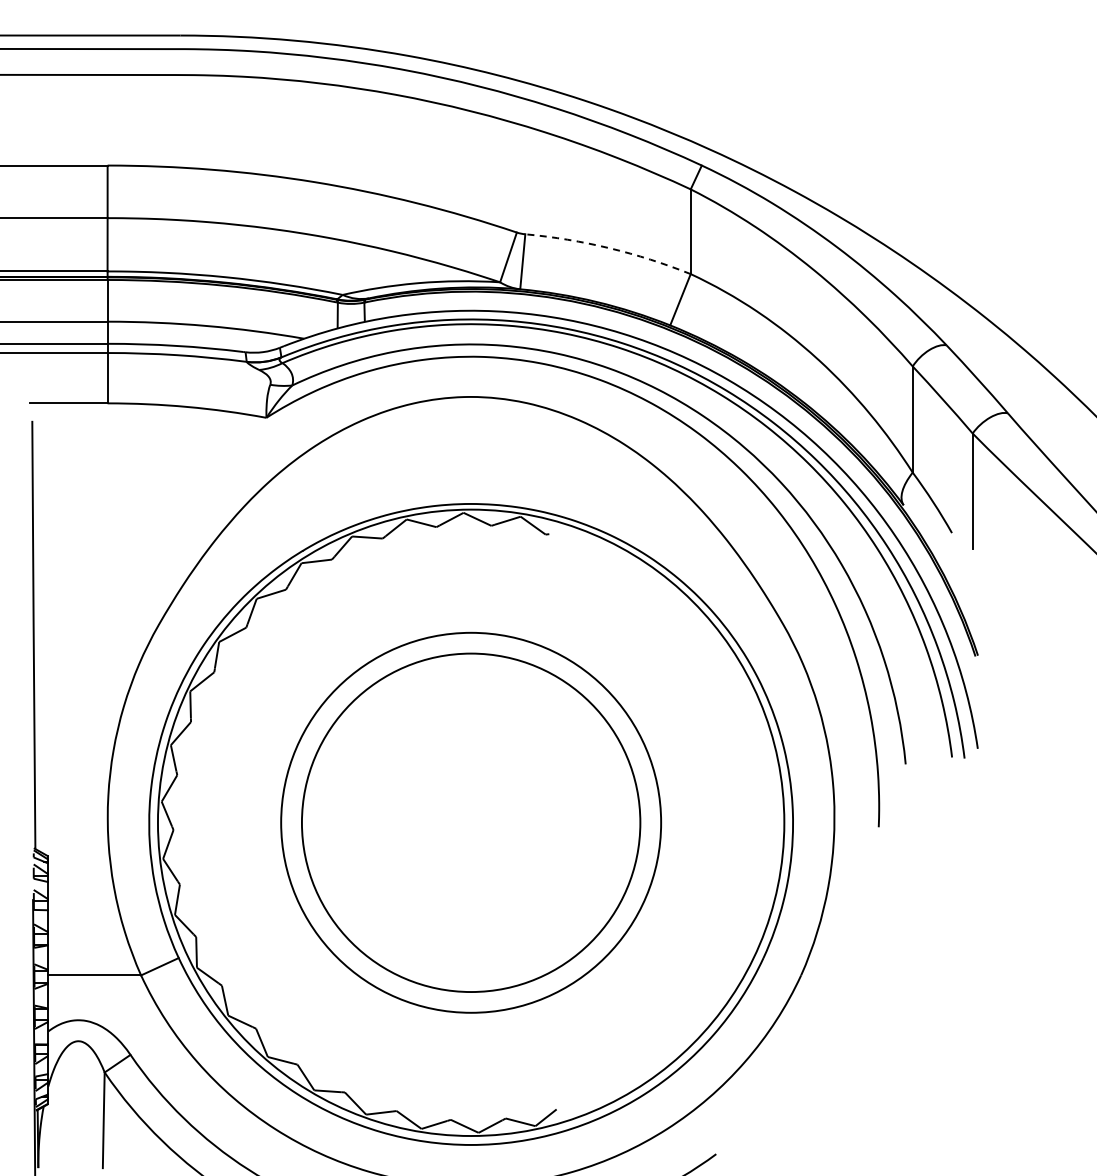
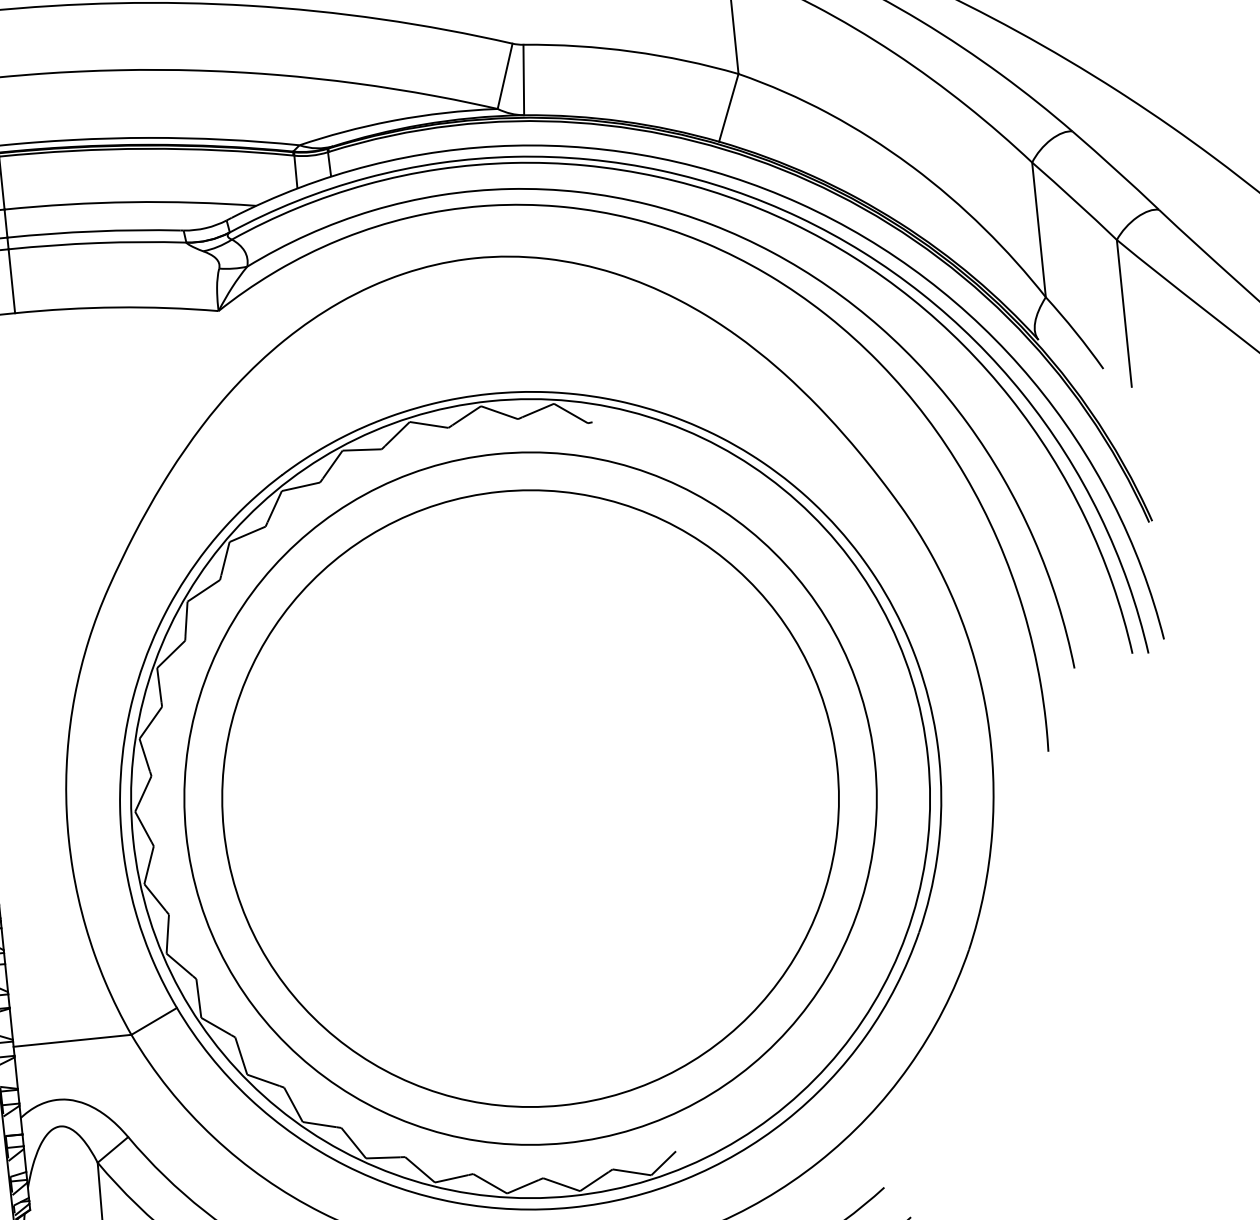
arc: (609, 248) -> (632, 51), dashed -> solid
circle: (470, 822) -> (529, 798), size x1.43
circle: (470, 822) -> (529, 798), size x1.43

